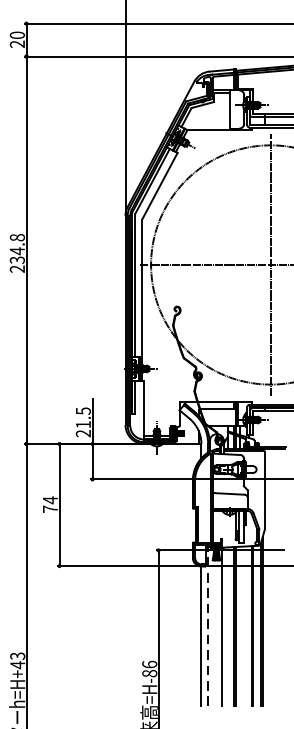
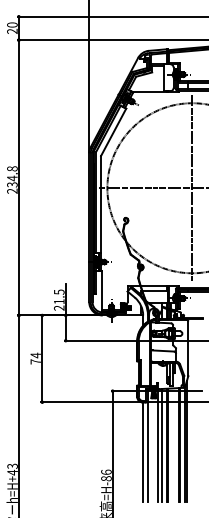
line: (207, 626) -> (147, 445), dashed -> solid
line: (227, 626) -> (161, 445), added

